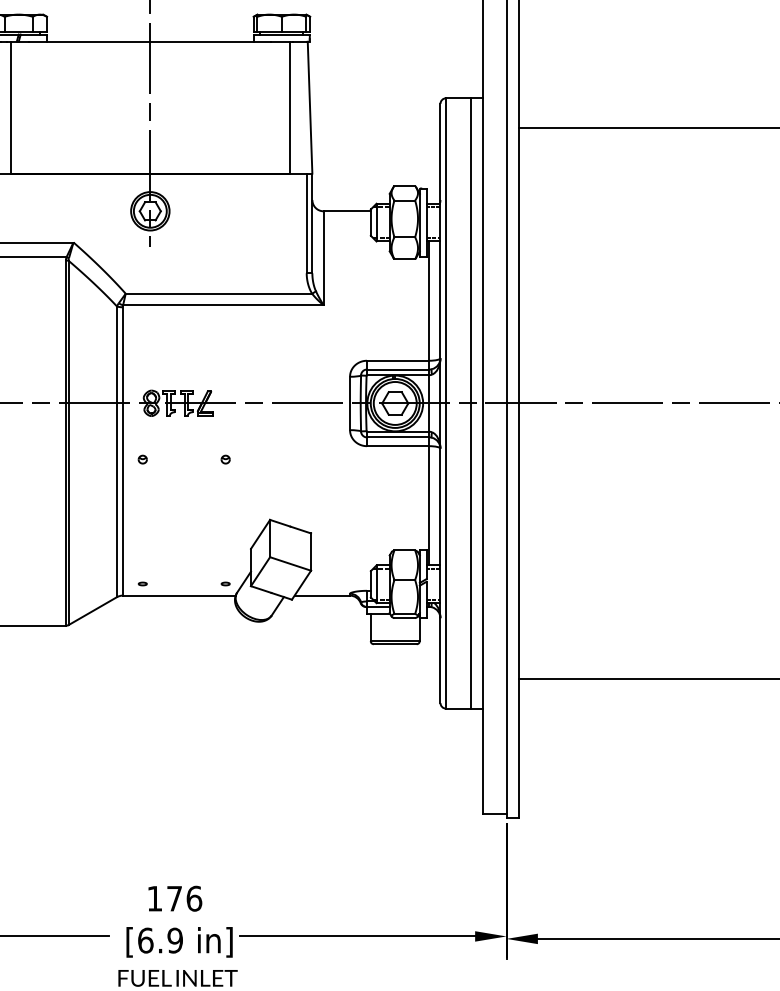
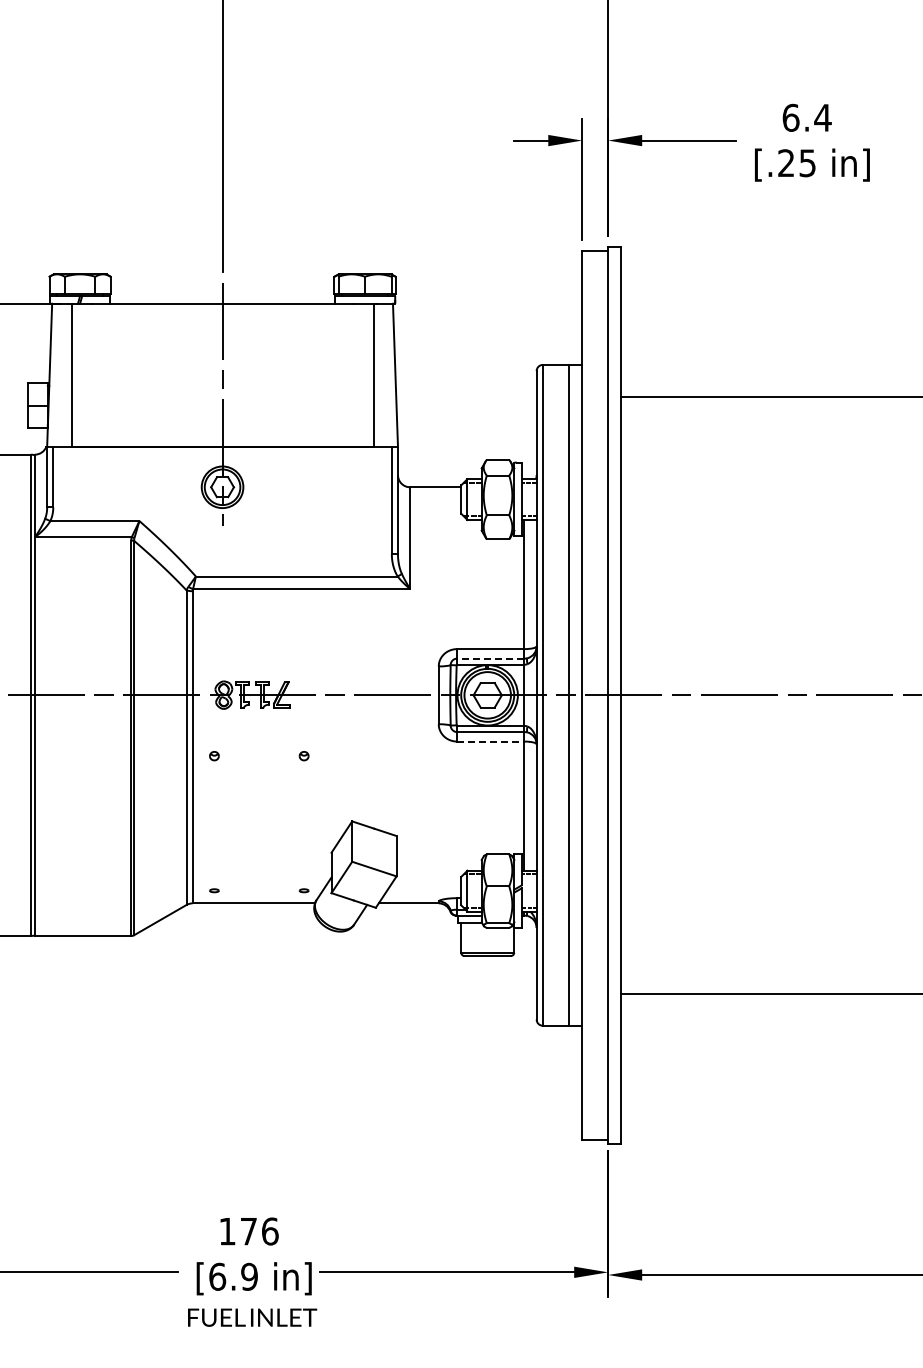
line: (397, 369) -> (490, 658), solid -> dashed
line: (397, 446) -> (490, 741), solid -> dashed

